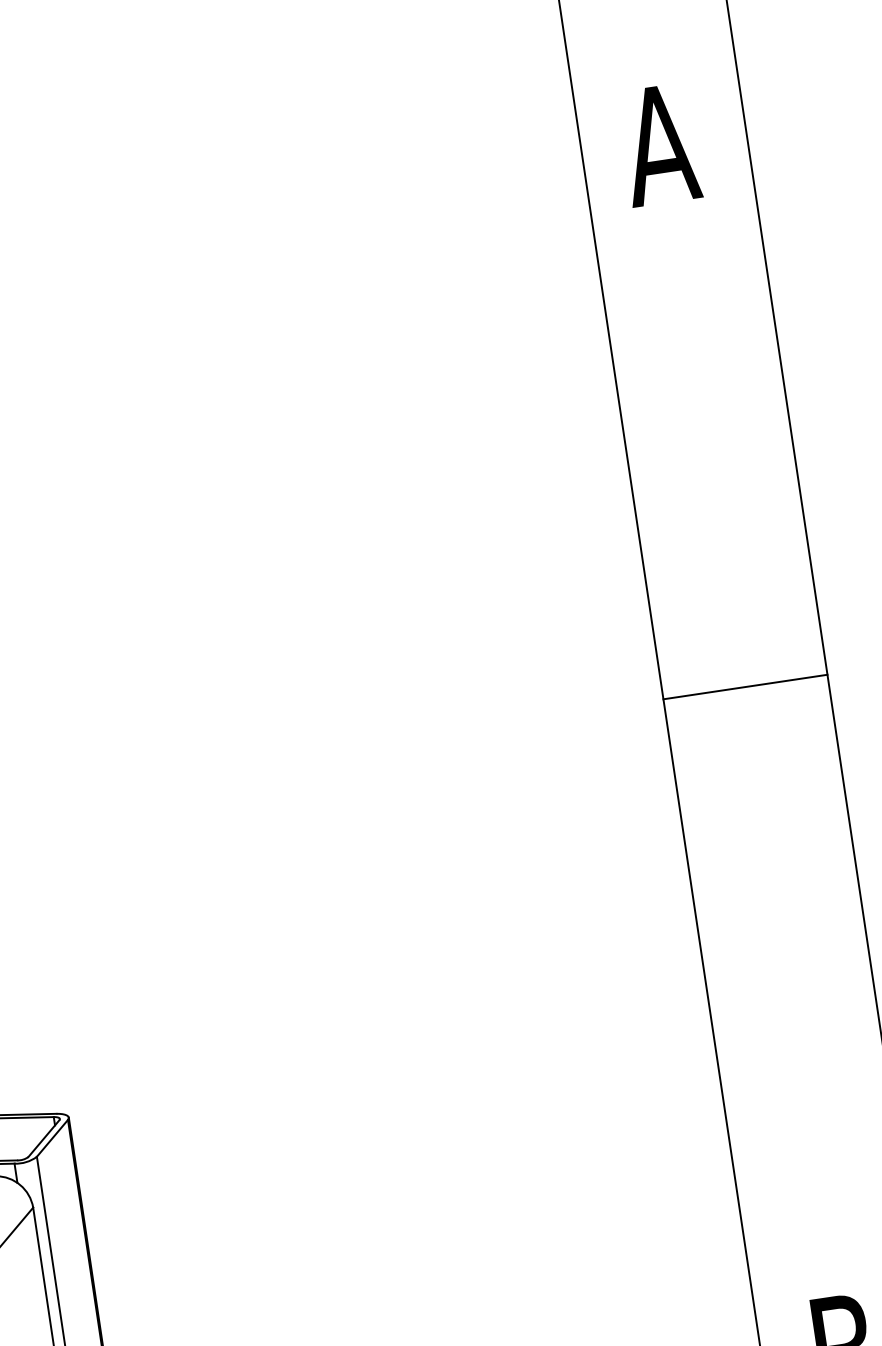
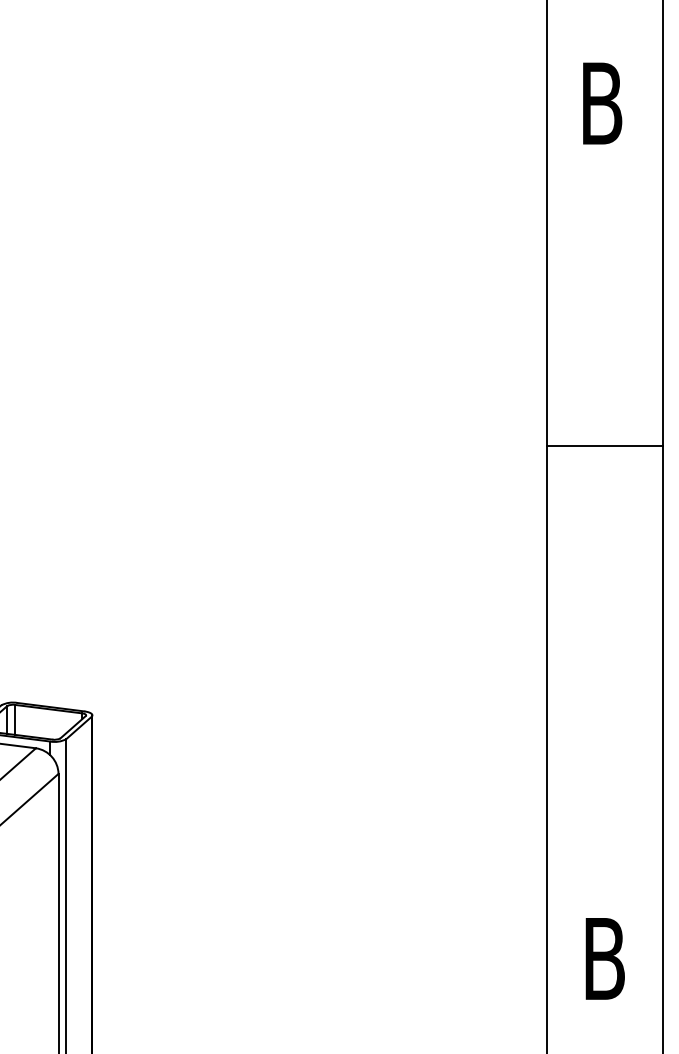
text: (659, 144) -> (601, 103), A -> B
line: (744, 687) -> (604, 446), moved

